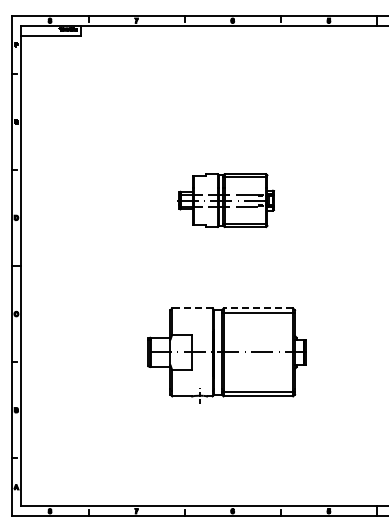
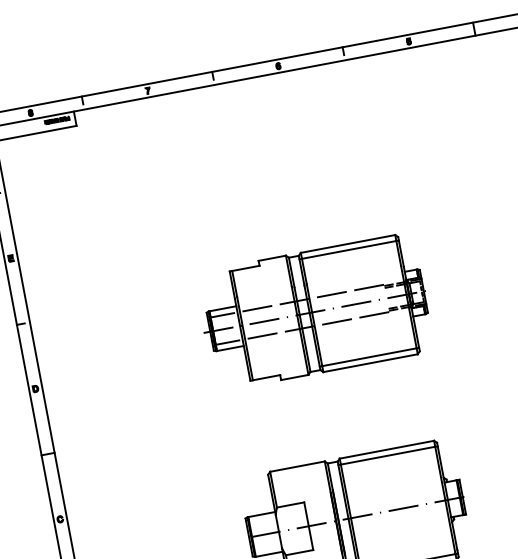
part: (225, 200) -> (314, 311), size x1.67
line: (191, 308) -> (296, 466), dashed -> solid
line: (258, 308) -> (387, 449), dashed -> solid

